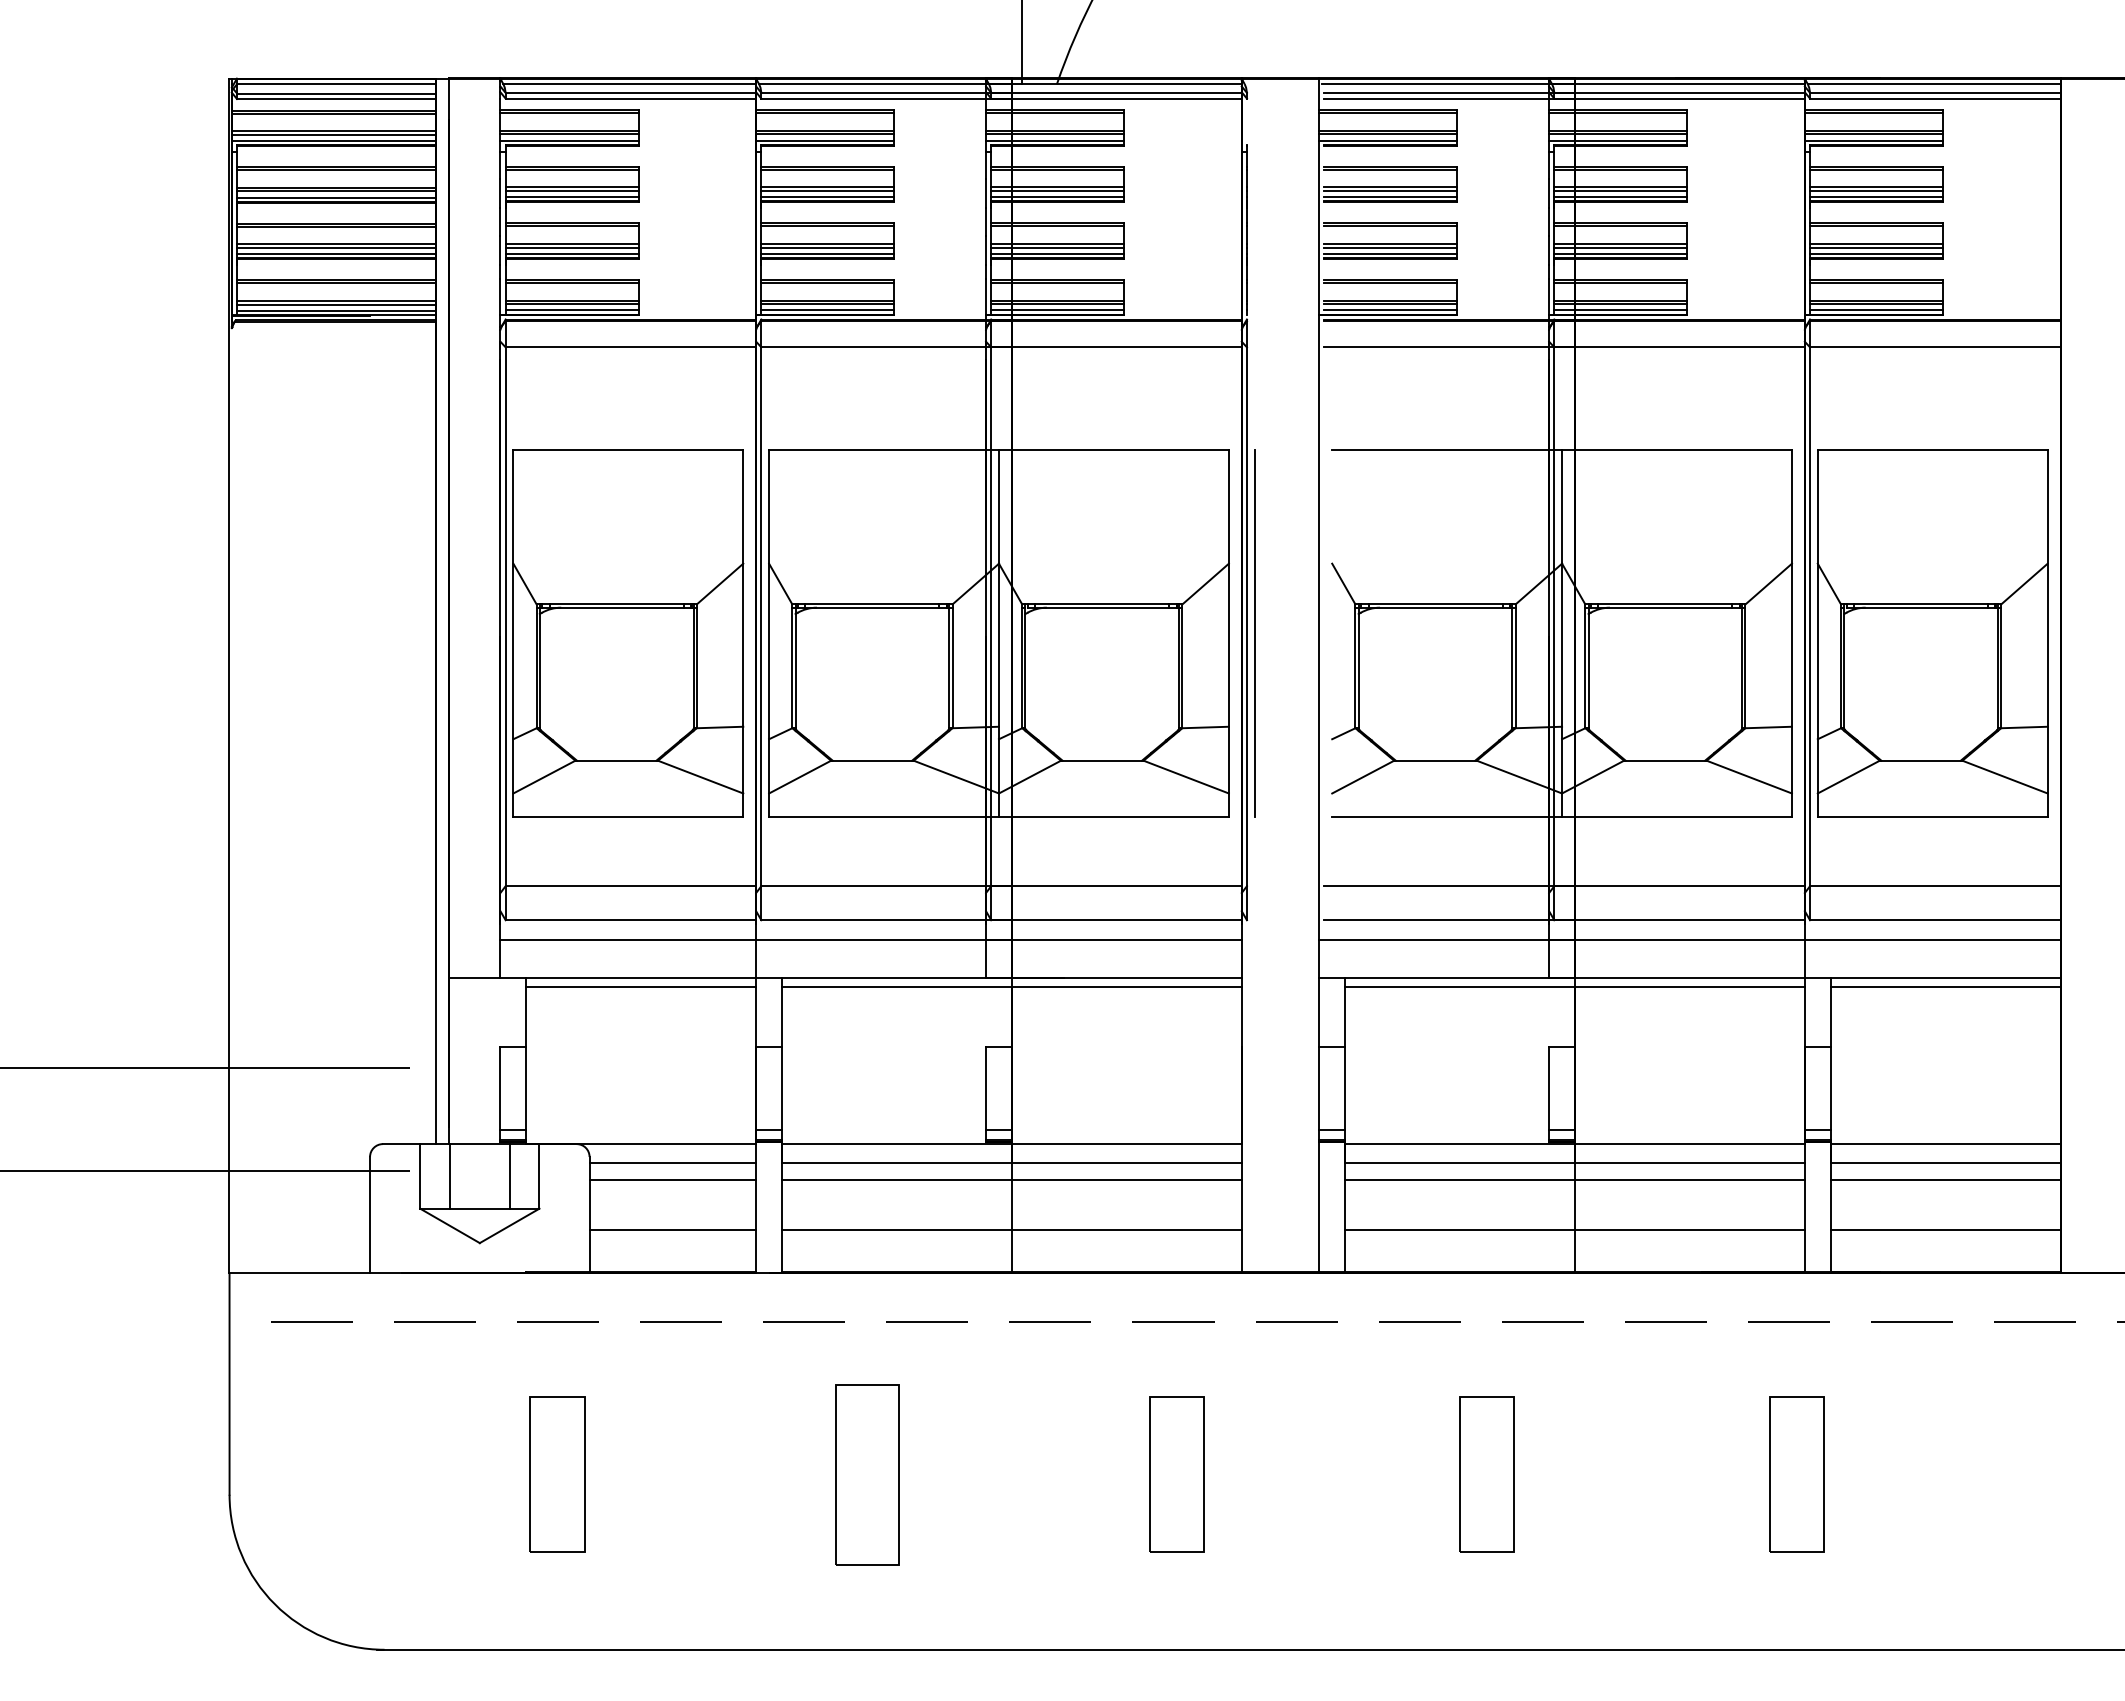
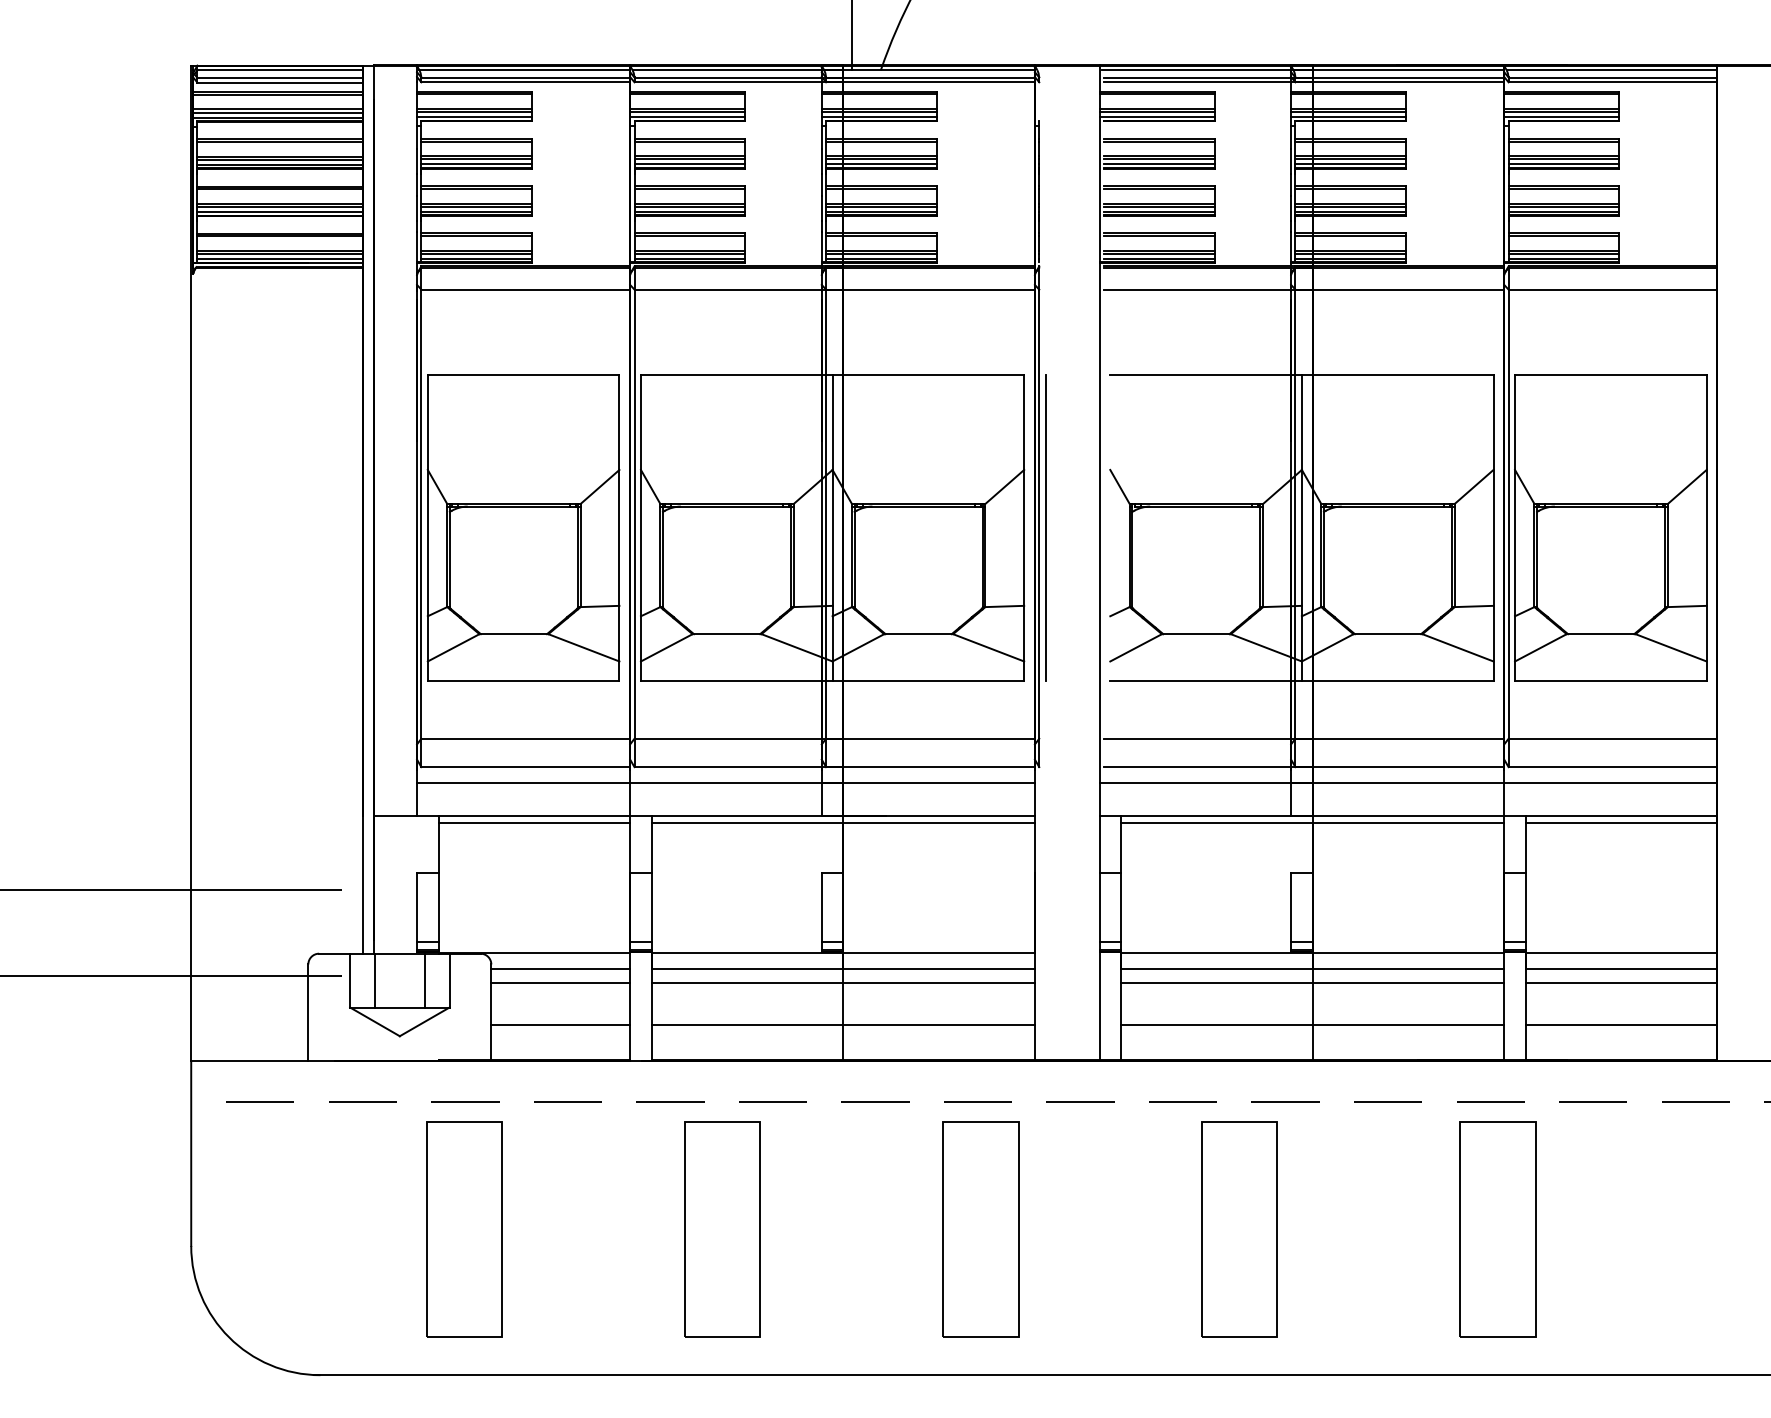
part: (557, 1474) -> (464, 1229), size x1.67
part: (866, 1474) -> (722, 1229), size x1.43
part: (1176, 1474) -> (980, 1229), size x1.67
part: (1486, 1474) -> (1238, 1229), size x1.67
part: (1796, 1474) -> (1497, 1229), size x1.67

